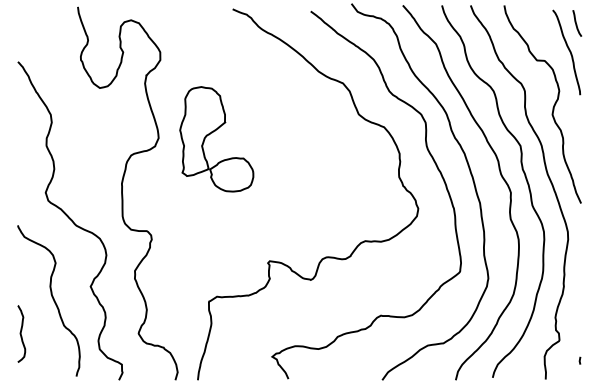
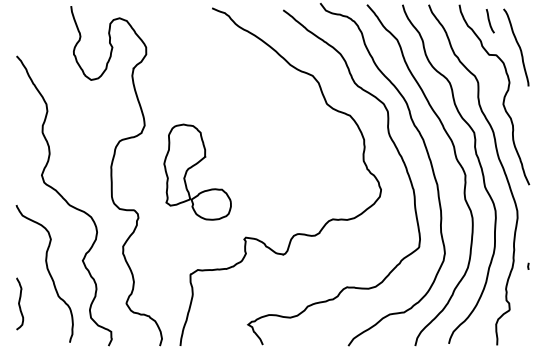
curve: (576, 23) -> (489, 21), moved
part: (212, 133) -> (193, 166), moved
line: (579, 360) -> (527, 266), moved

